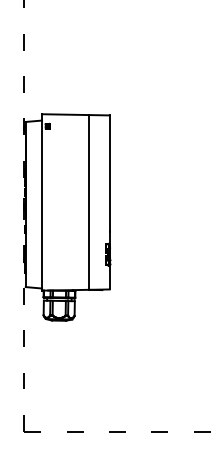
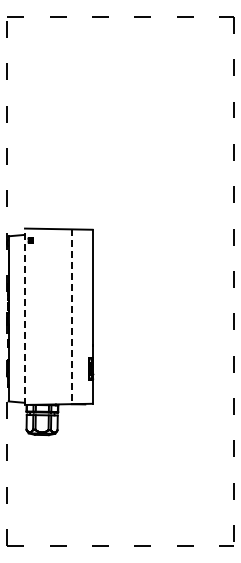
line: (41, 202) -> (24, 316), solid -> dashed
line: (88, 203) -> (71, 317), solid -> dashed

